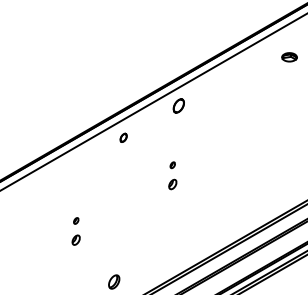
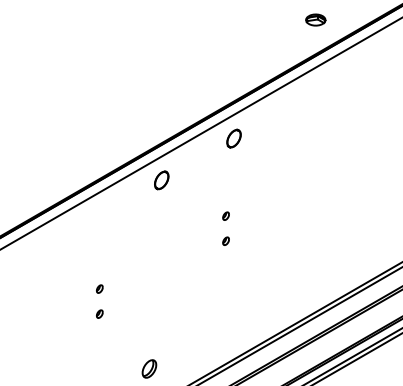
part: (289, 56) -> (315, 19), moved
part: (123, 137) -> (161, 180), size x1.67
part: (172, 183) -> (225, 240), size x0.62
part: (76, 239) -> (99, 313), size x0.62

